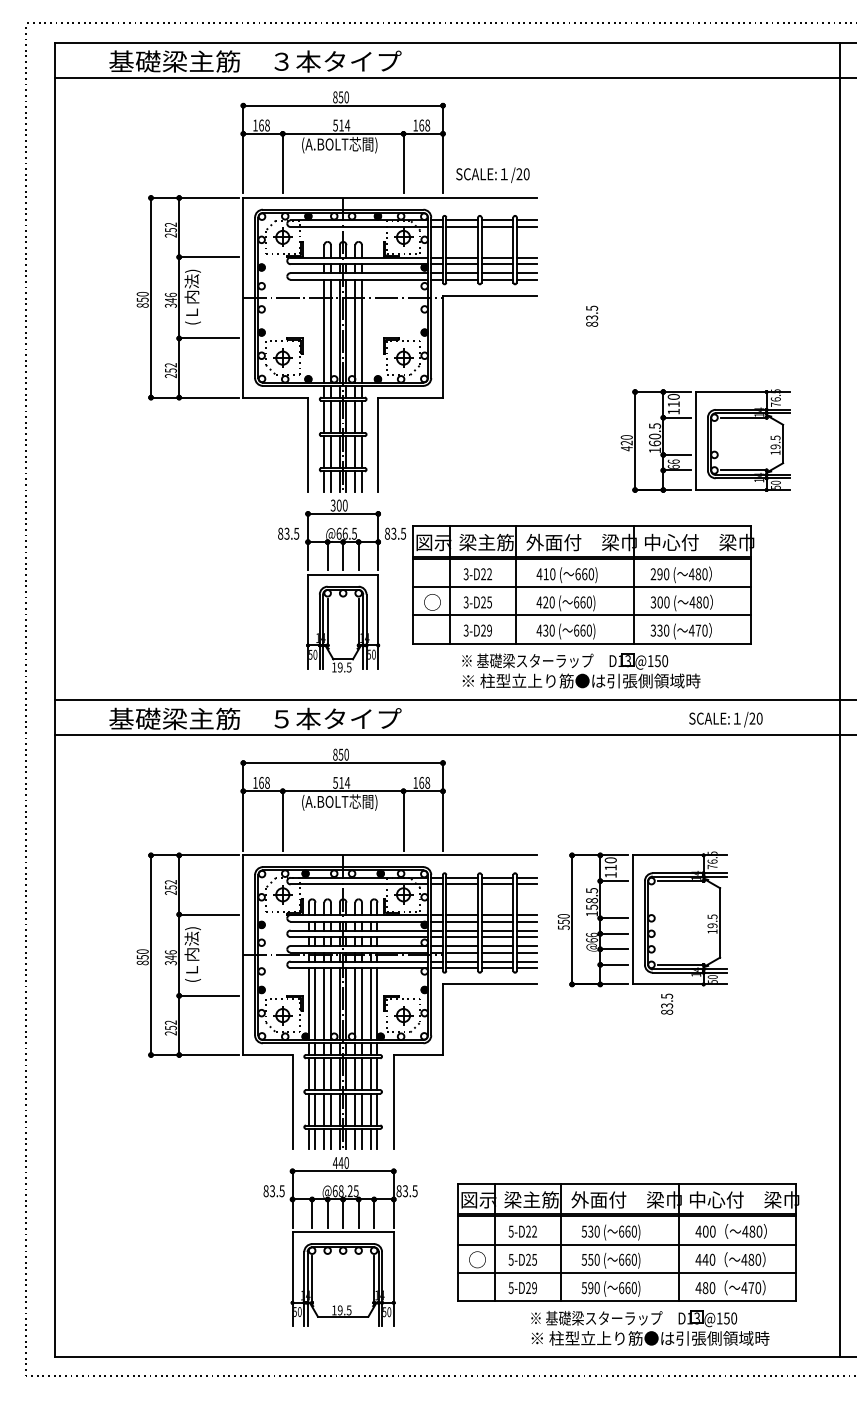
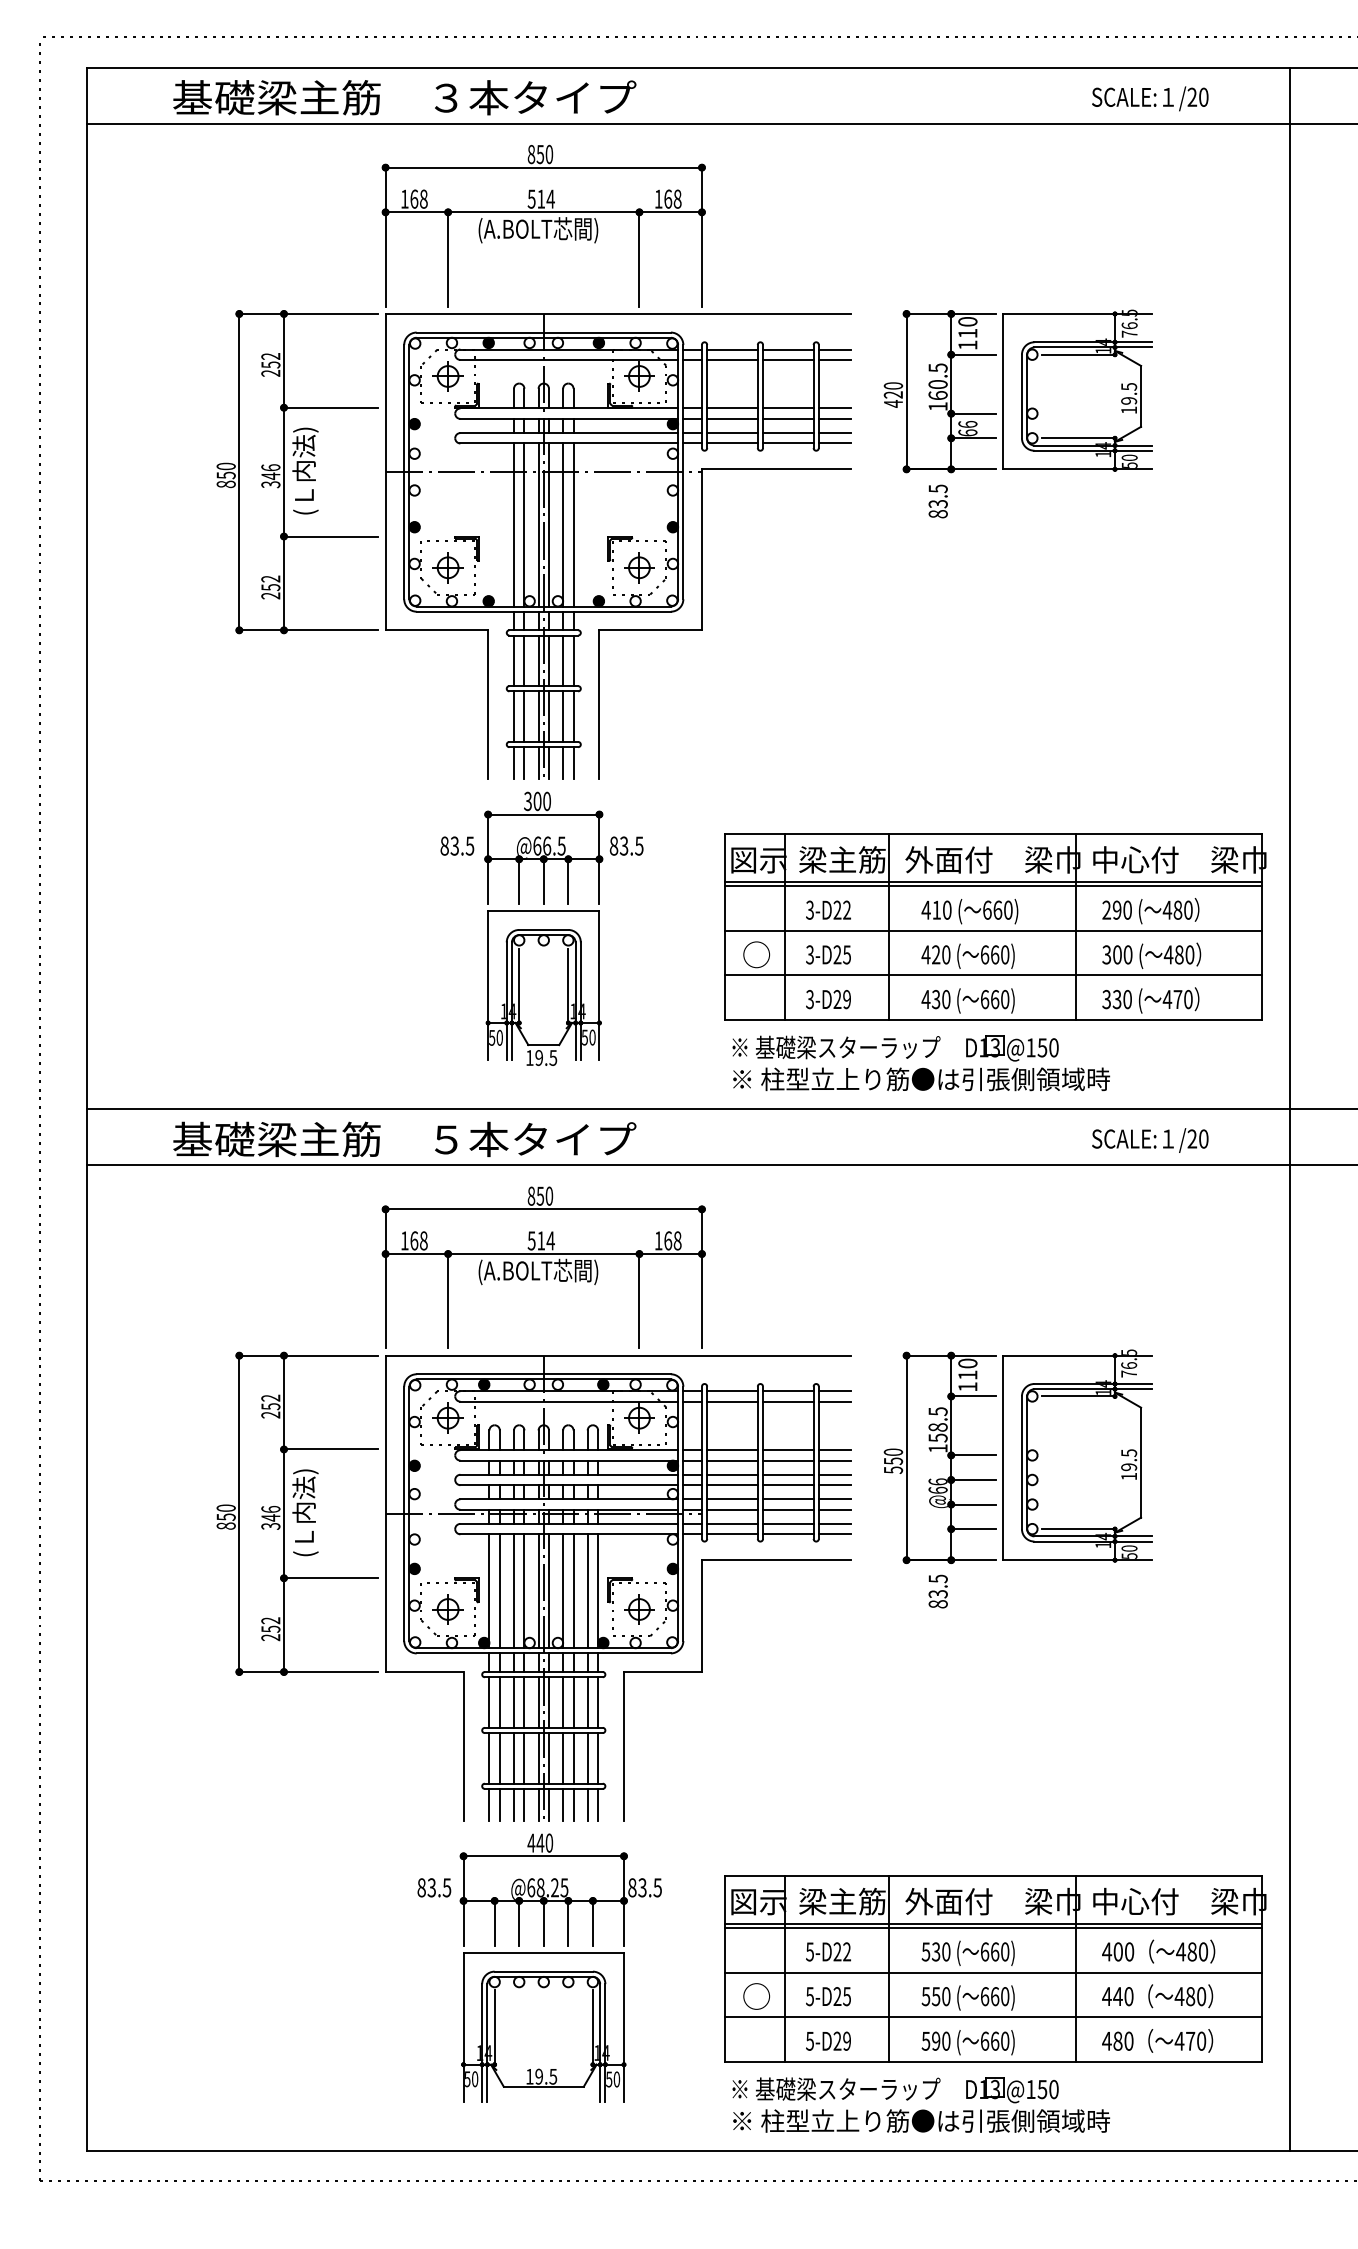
text: (492, 174) -> (1149, 97), moved
part: (705, 440) -> (1018, 390), moved
part: (583, 584) -> (995, 926), moved
line: (839, 699) -> (1289, 1108), moved
text: (667, 1003) -> (938, 1590), moved
part: (650, 1327) -> (921, 2103), moved

